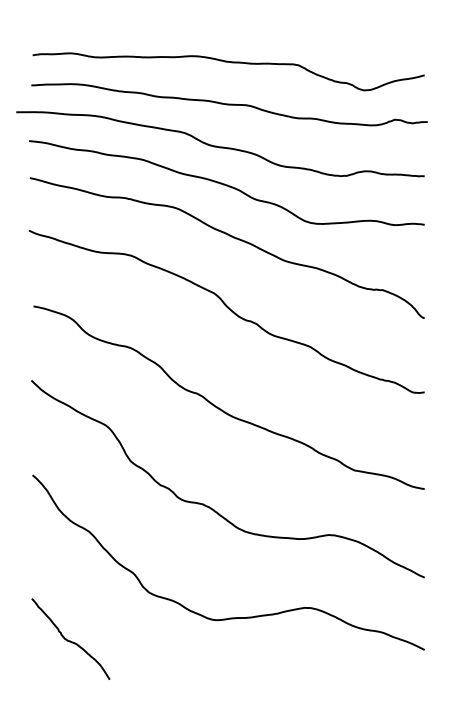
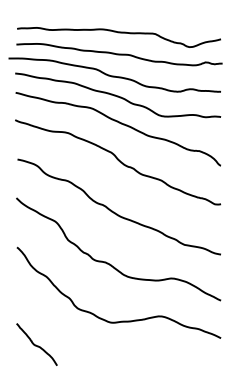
curve: (69, 638) -> (36, 344), moved

